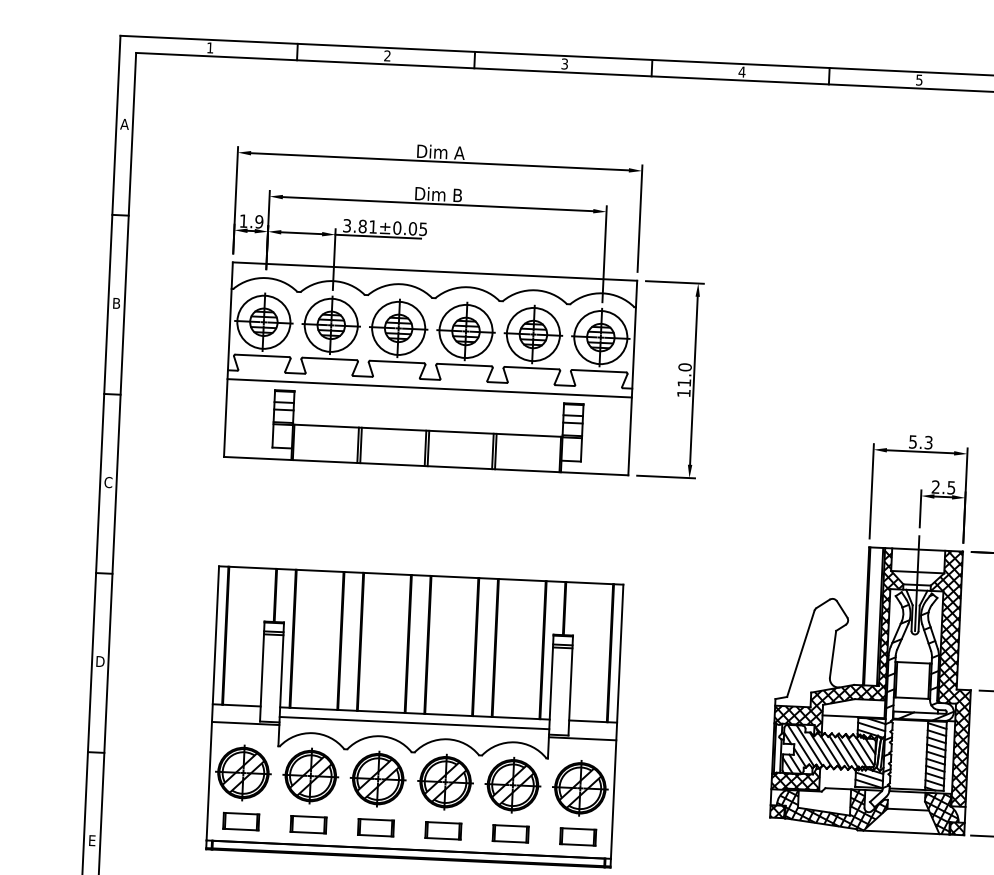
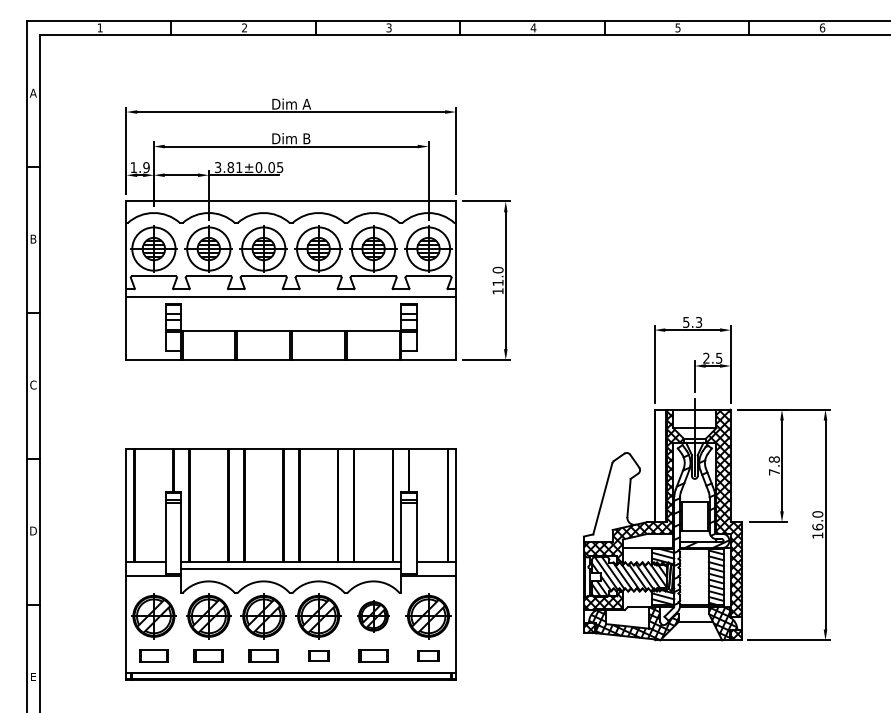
part: (512, 785) -> (373, 616), size x0.7
part: (443, 830) -> (318, 655), size x0.7
part: (578, 836) -> (428, 655), size x0.7

